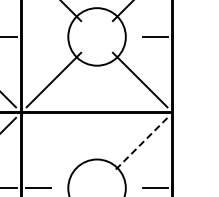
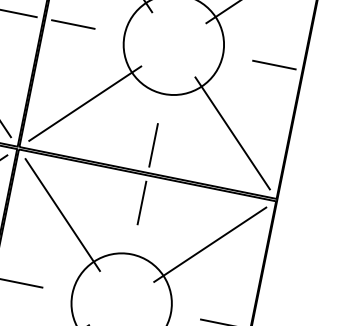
line: (37, 36) -> (72, 23), added
line: (97, 95) -> (154, 145), added
line: (97, 129) -> (142, 203), added
line: (53, 144) -> (62, 213), added
line: (140, 145) -> (210, 245), dashed -> solid

